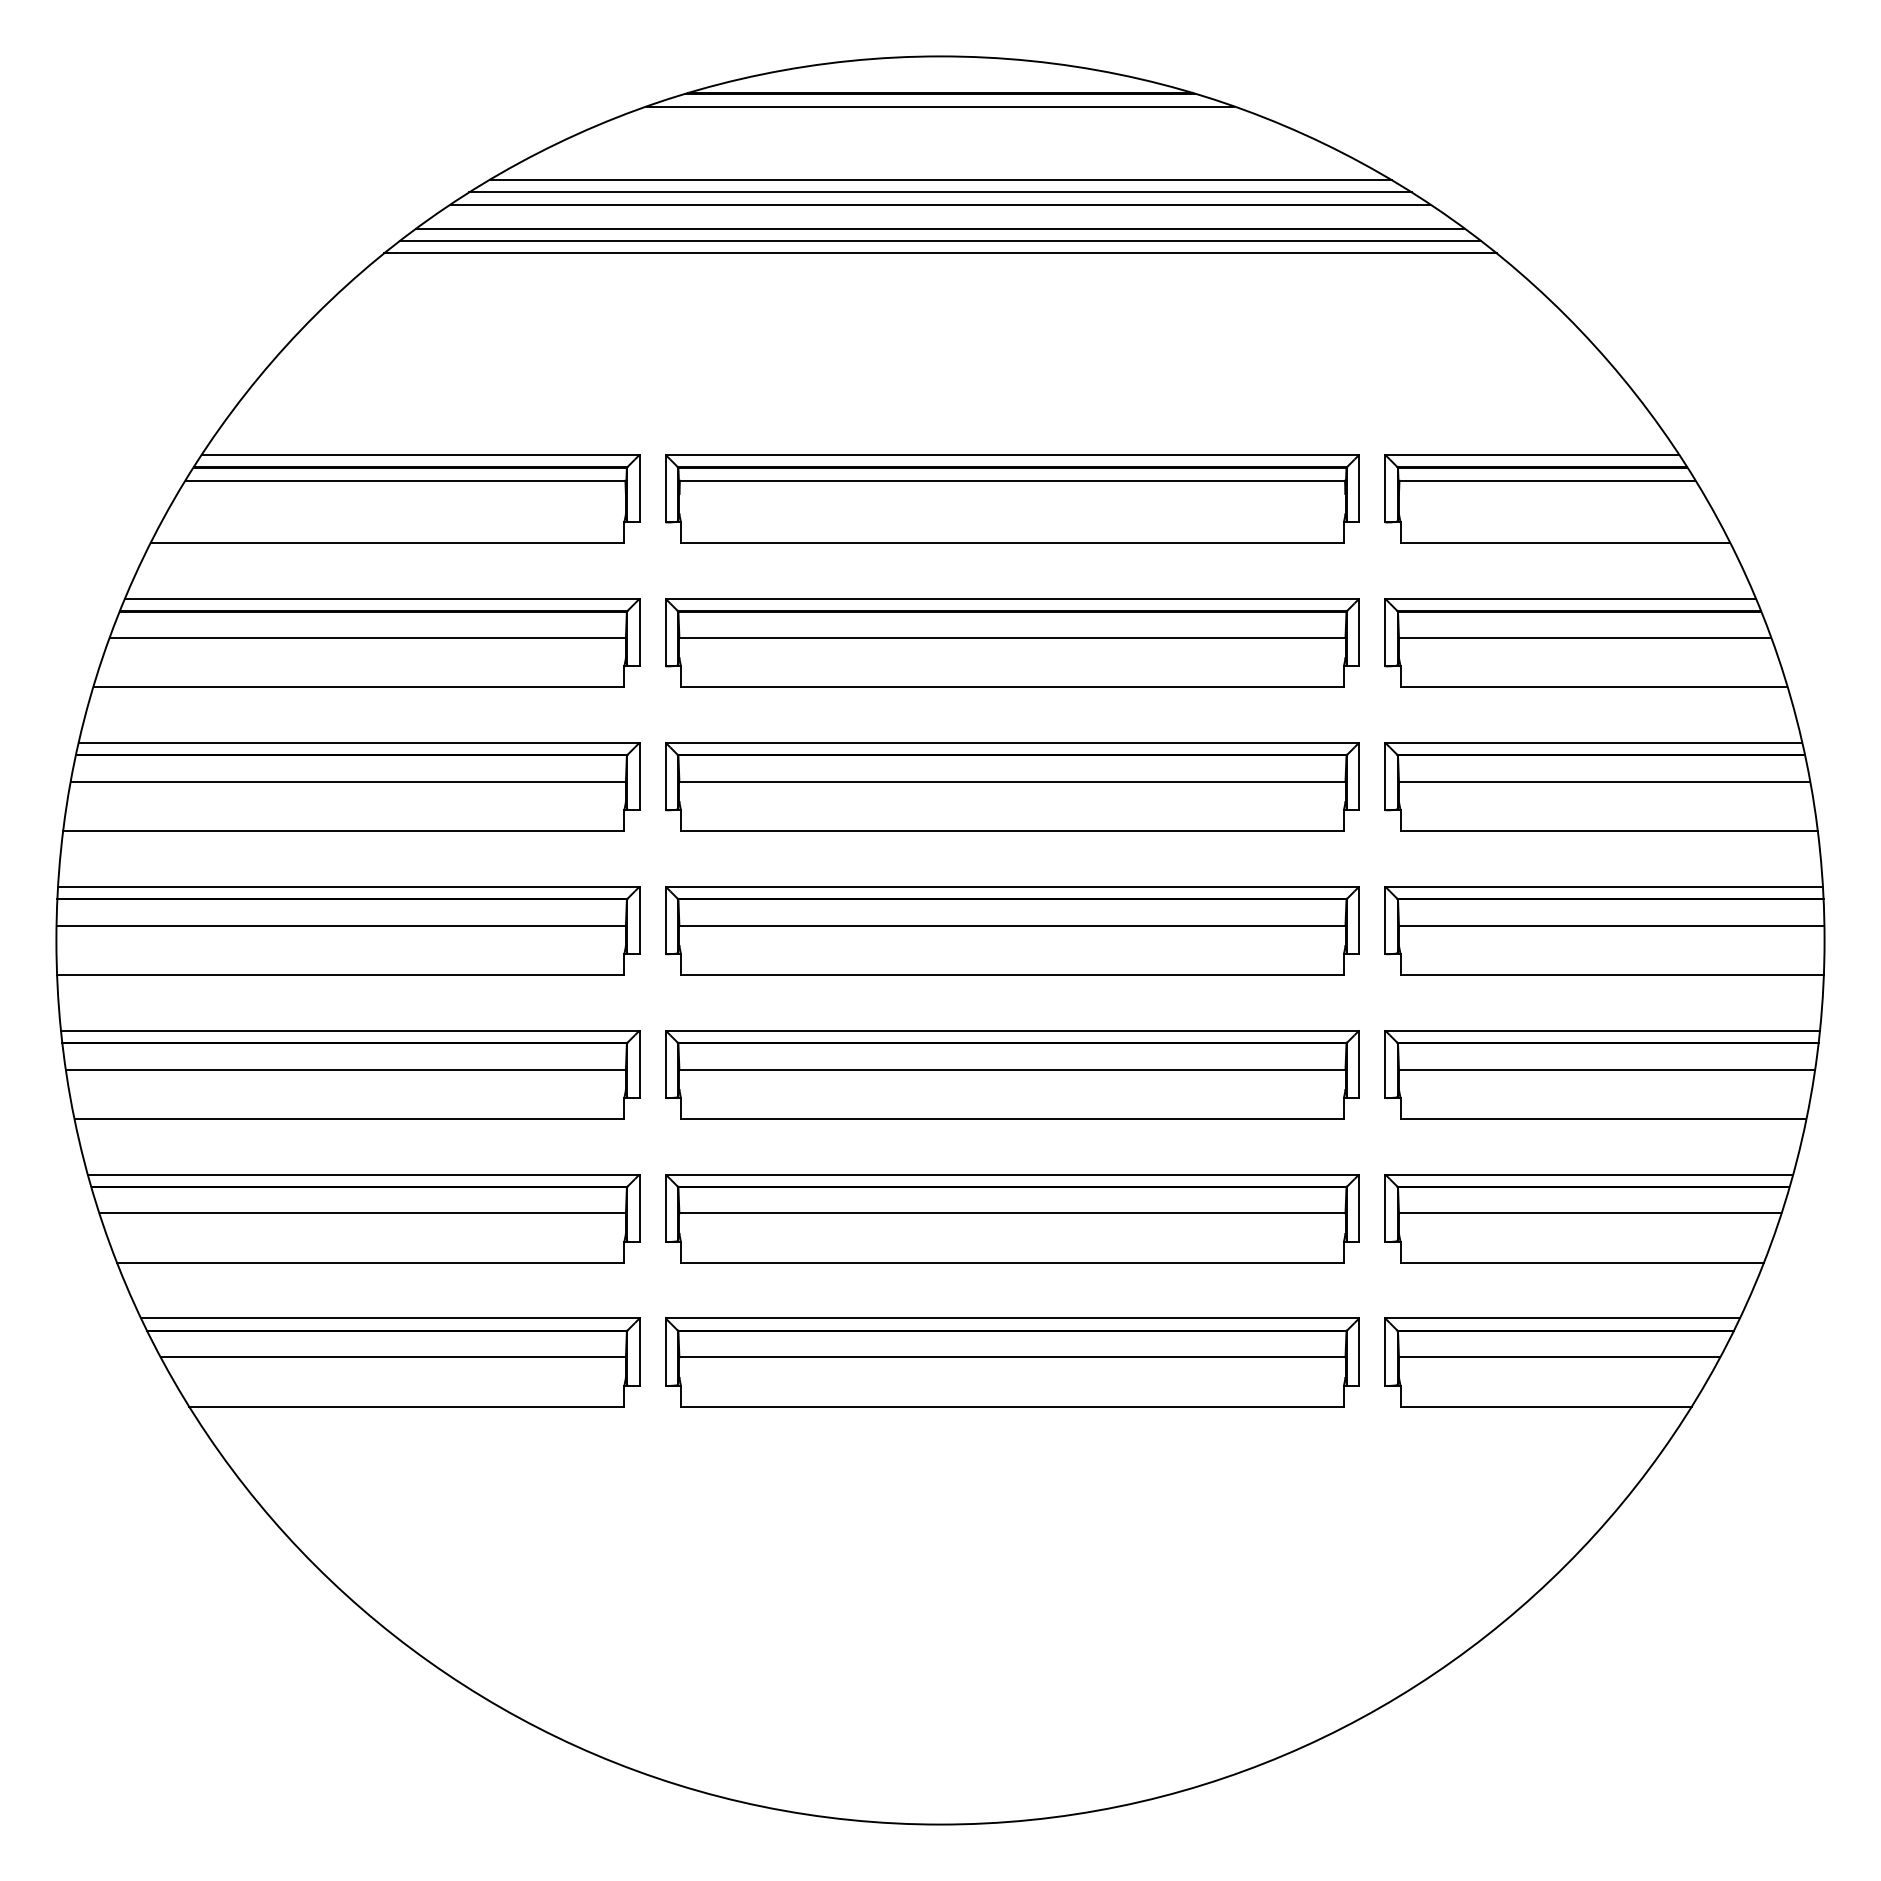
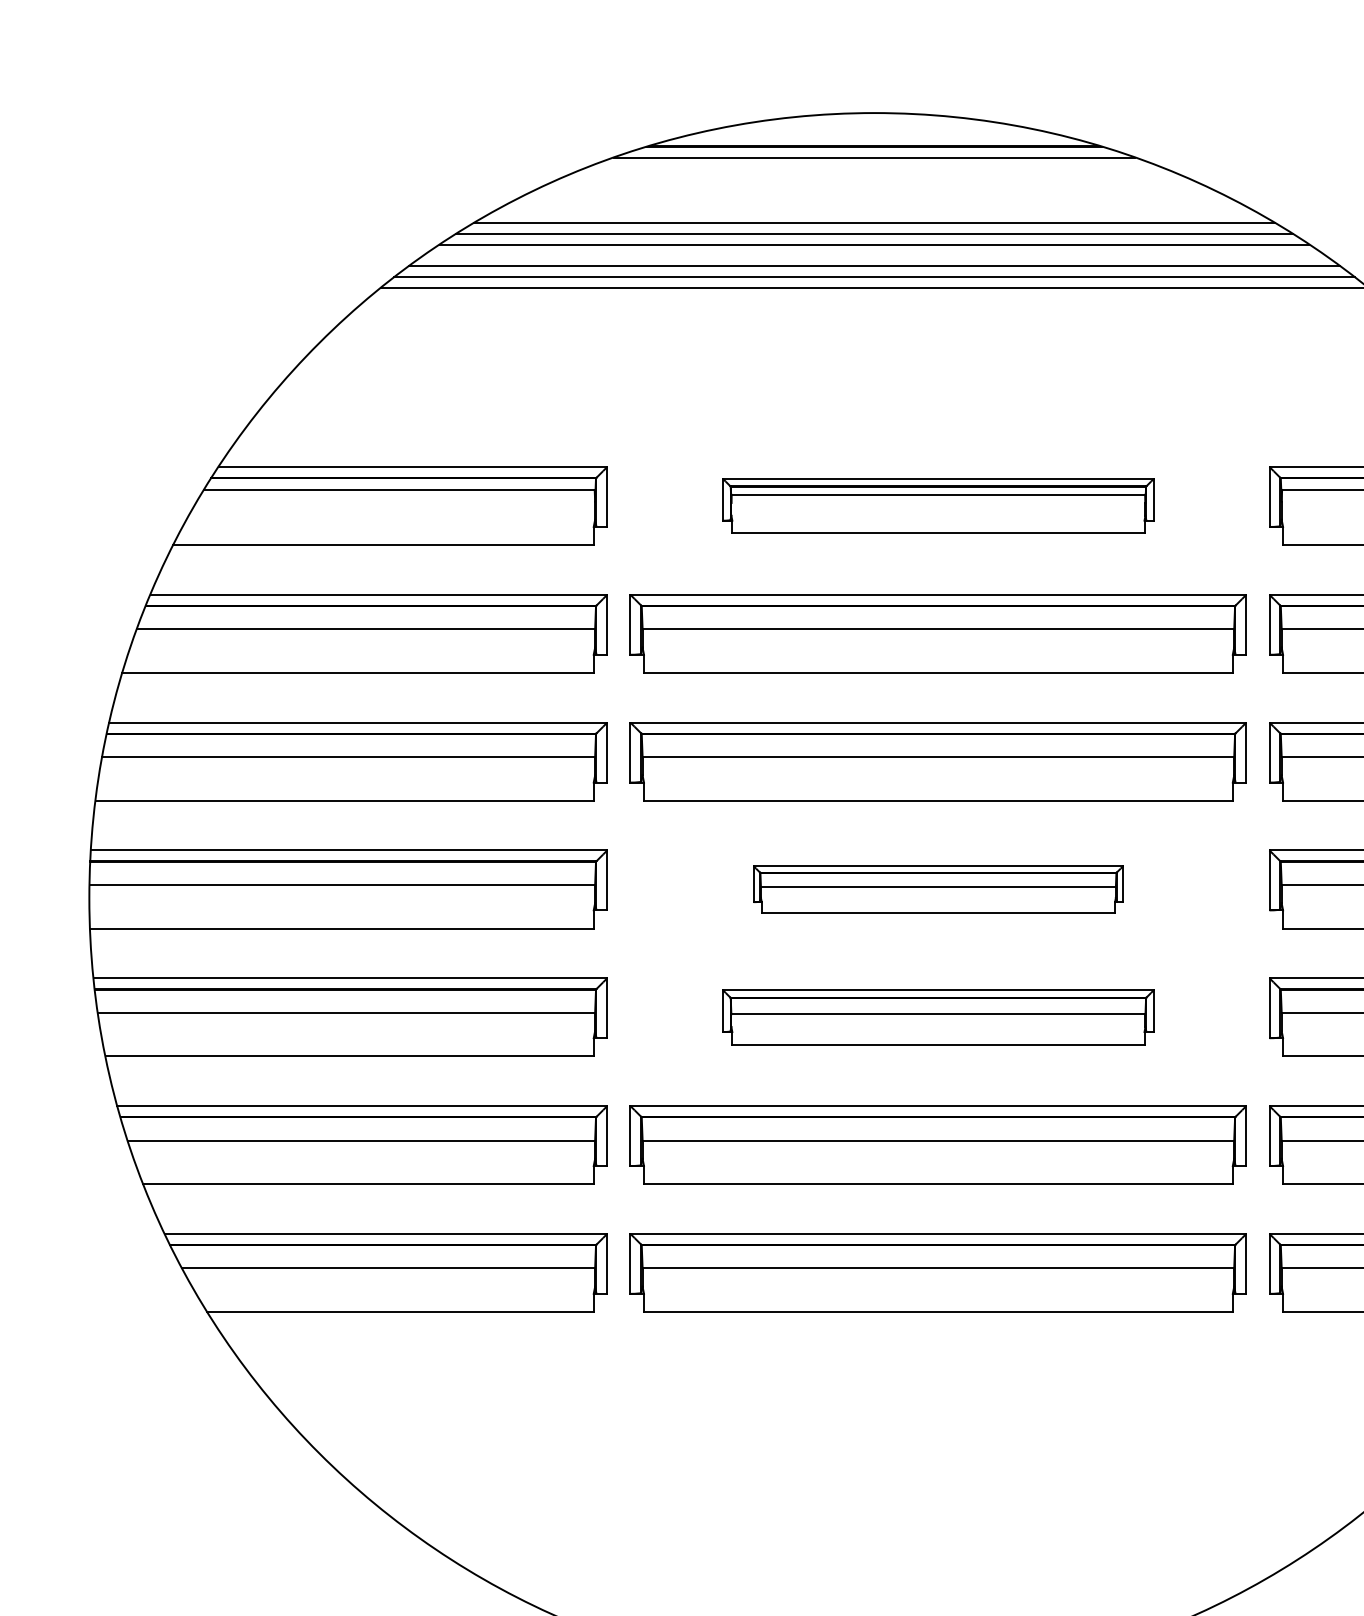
part: (1012, 498) -> (938, 505), size x0.7
part: (1012, 930) -> (938, 889), size x0.6
part: (1012, 1074) -> (938, 1017), size x0.7

